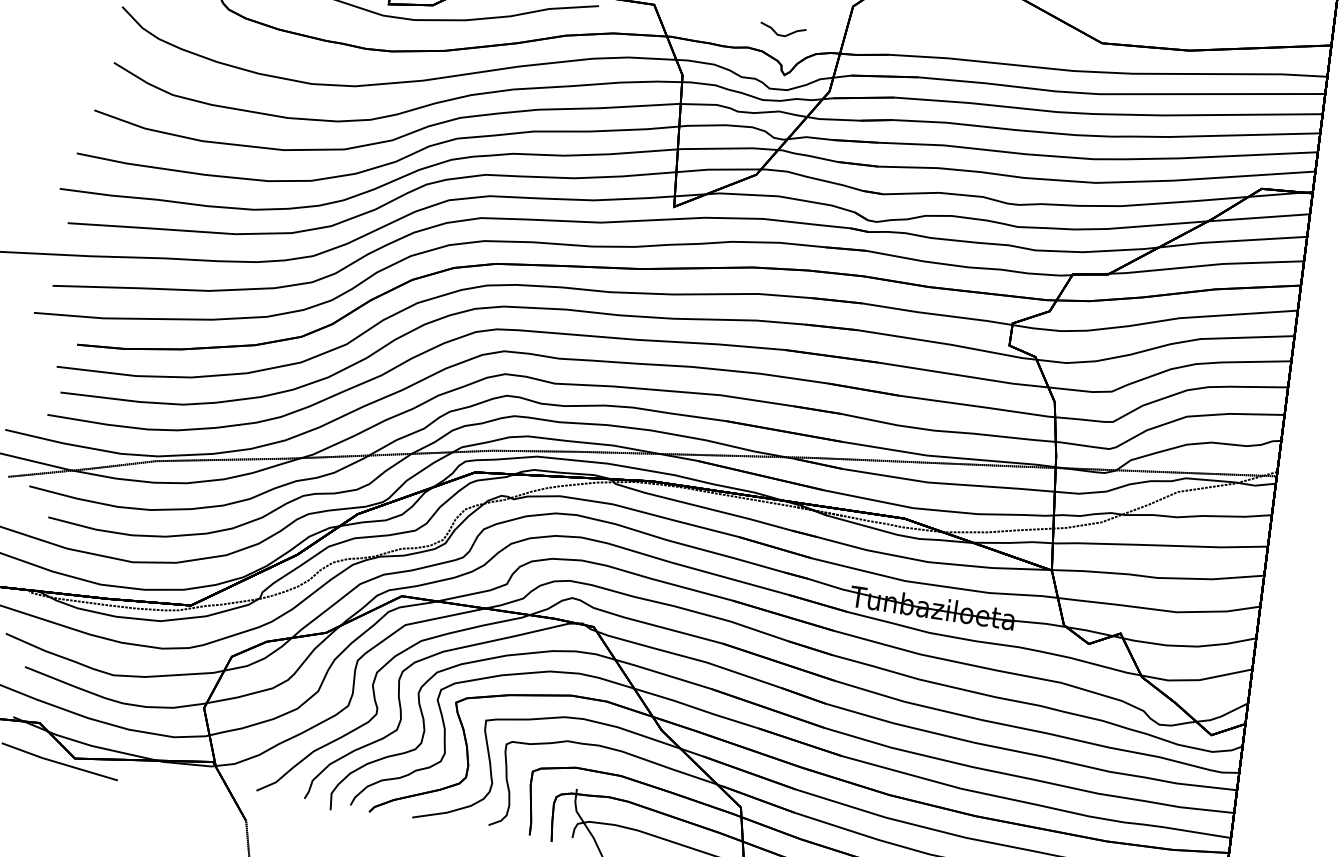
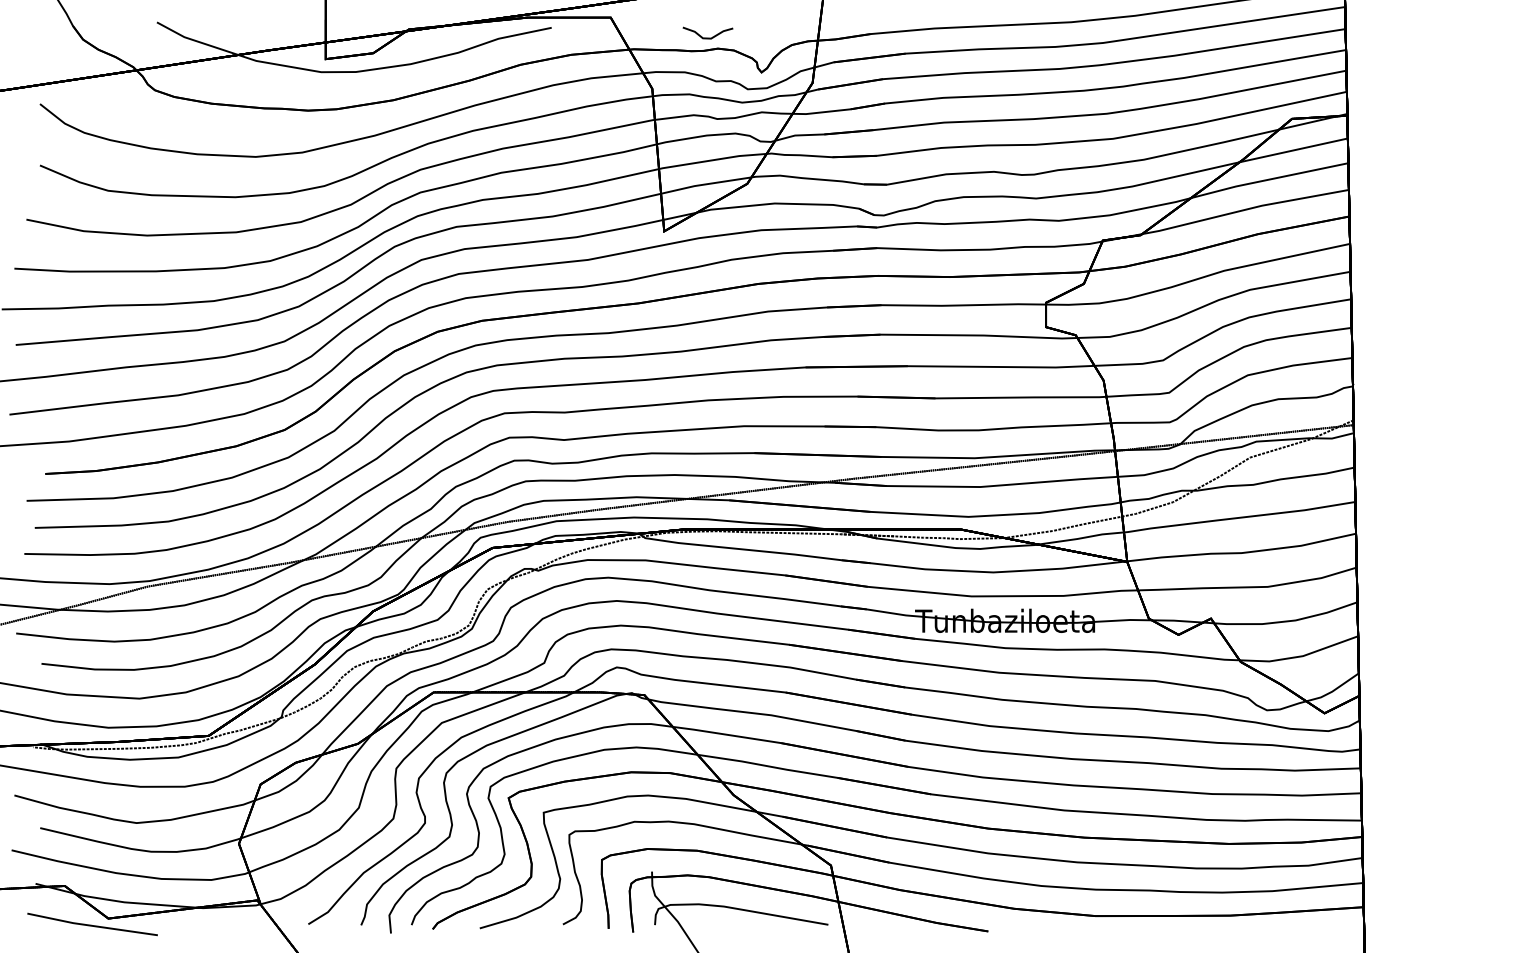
curve: (781, 34) -> (707, 37), moved

